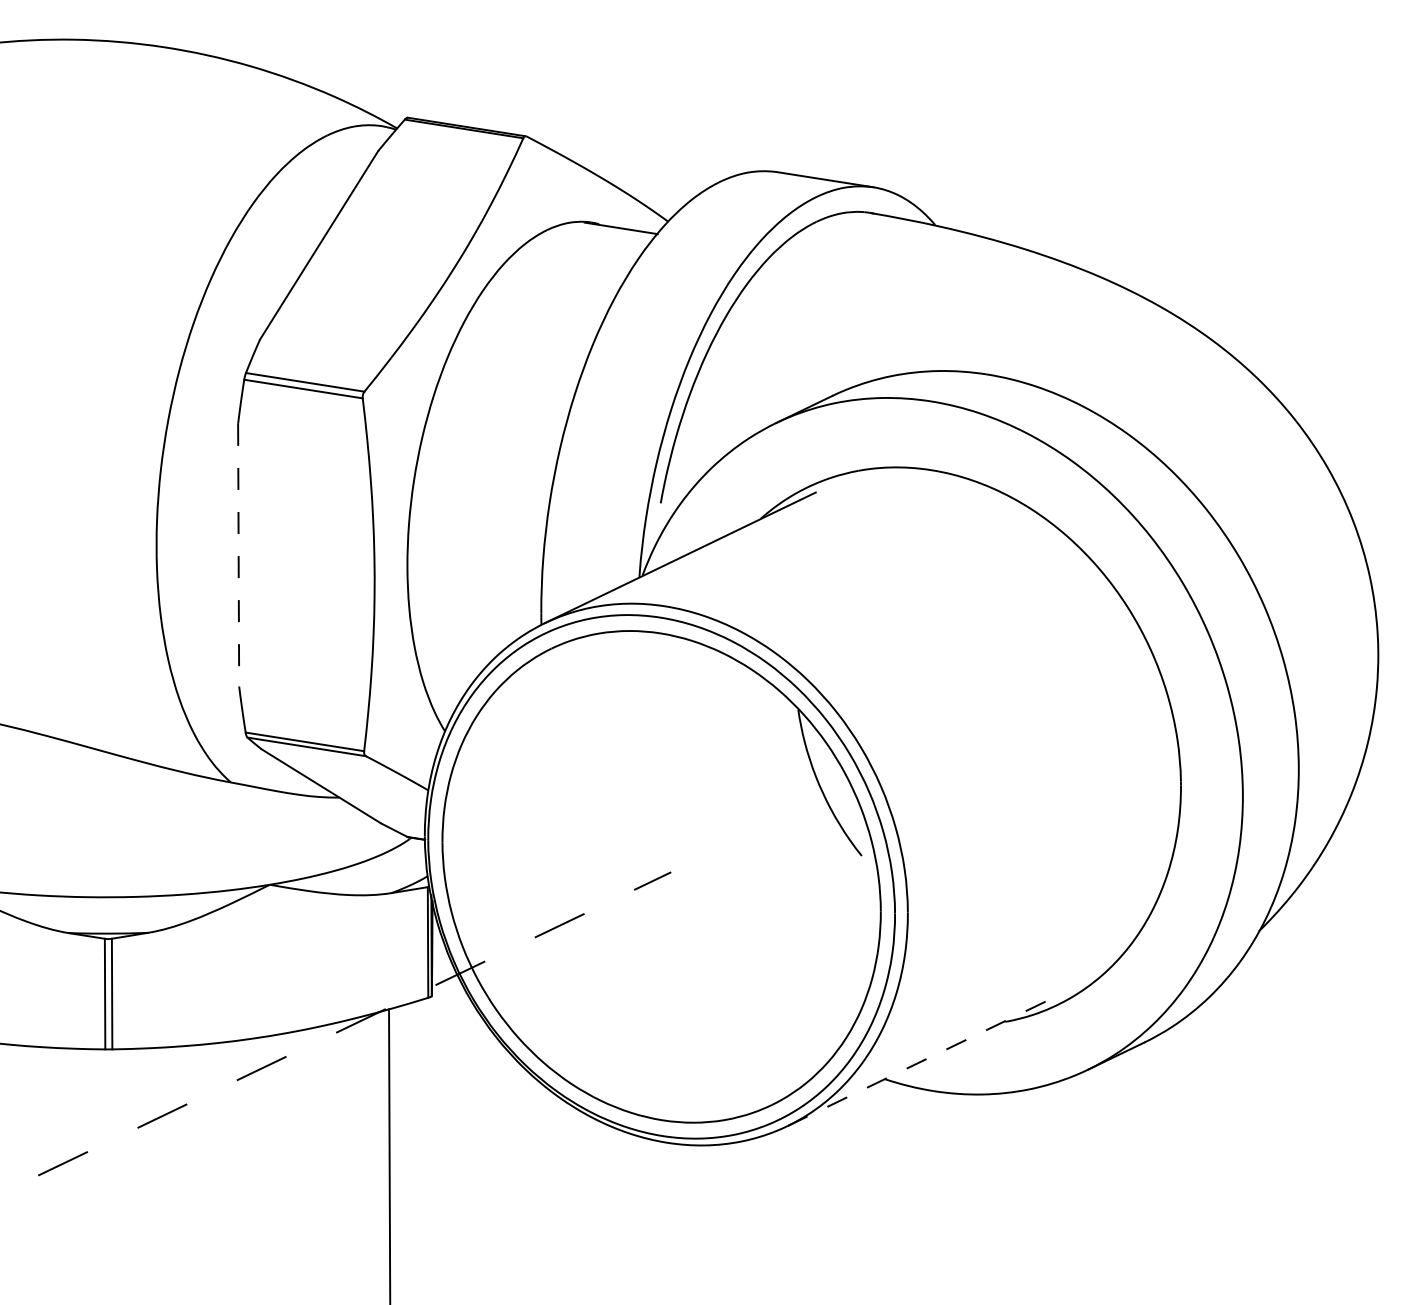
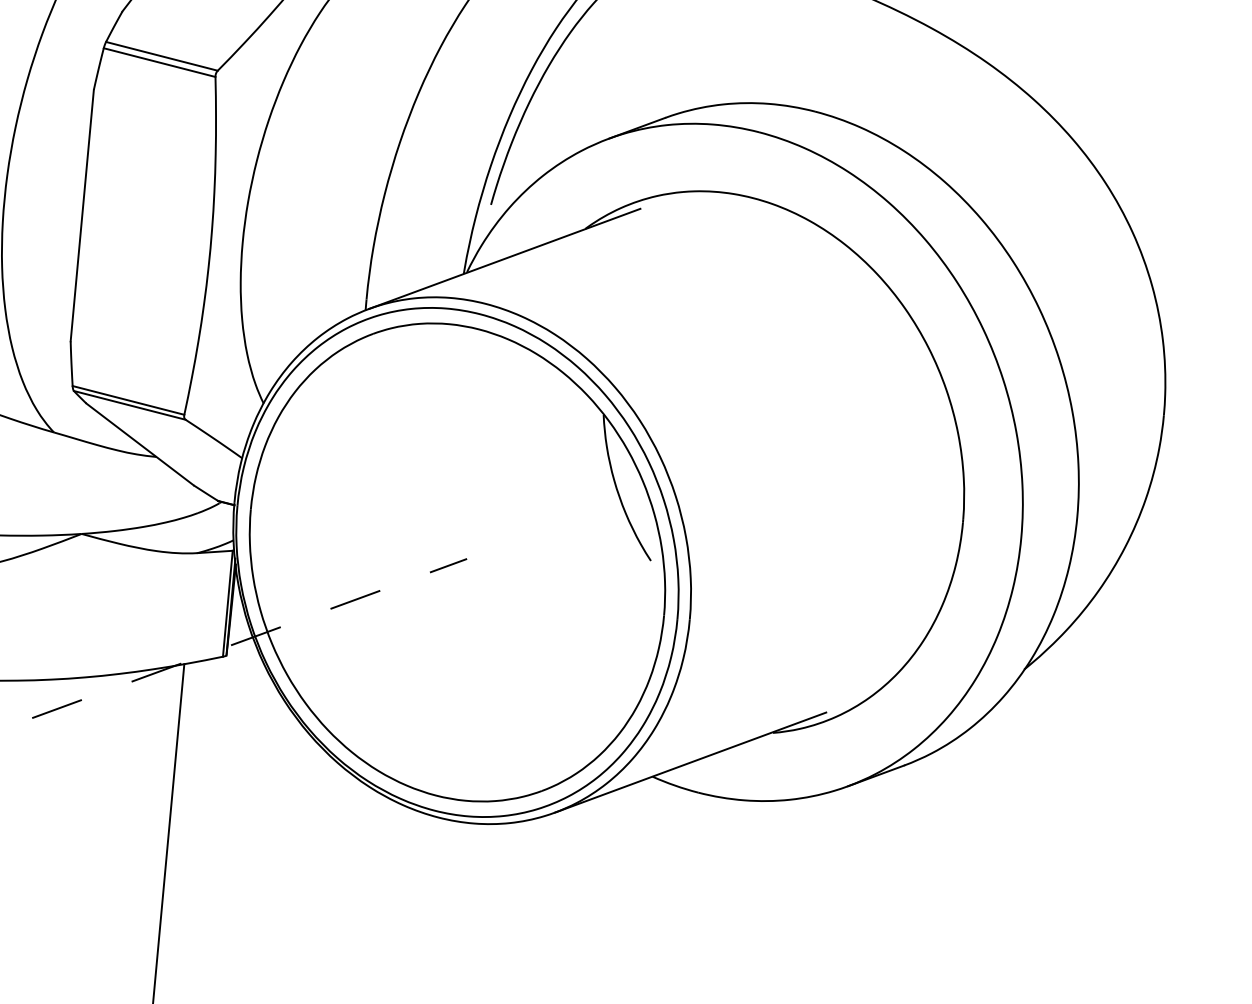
line: (238, 555) -> (82, 215), dashed -> solid
line: (923, 1060) -> (691, 762), dashed -> solid

